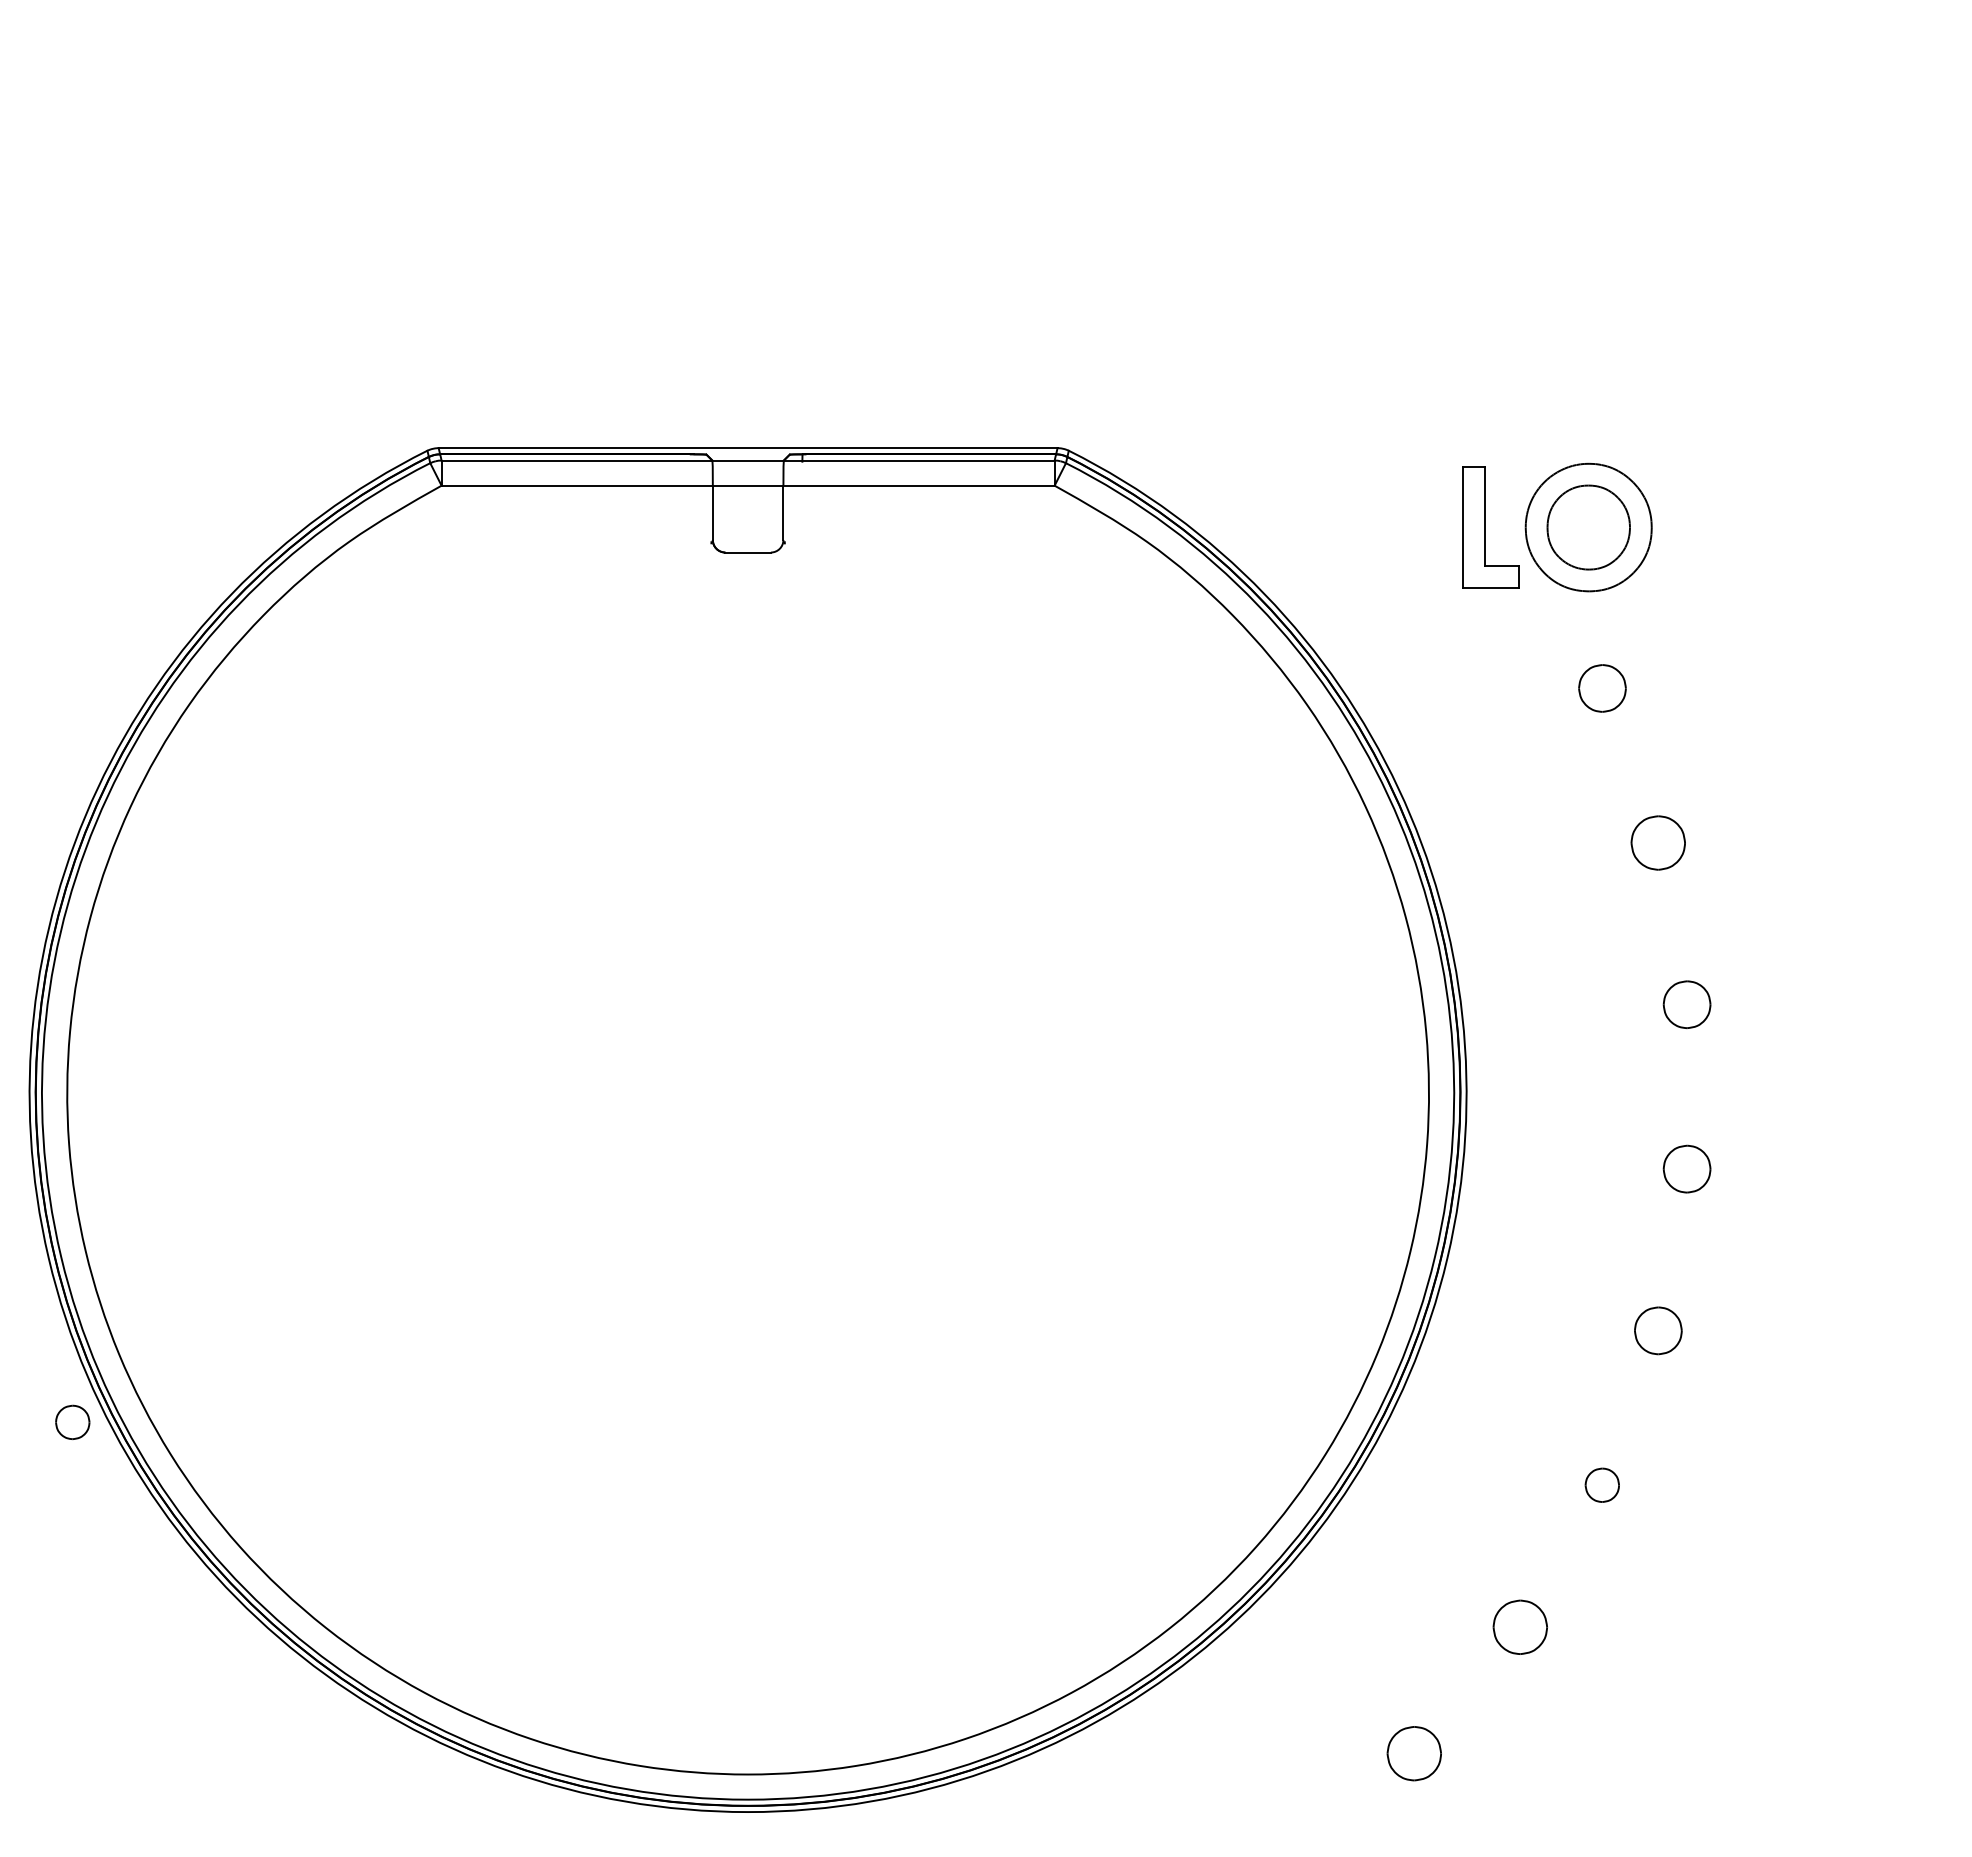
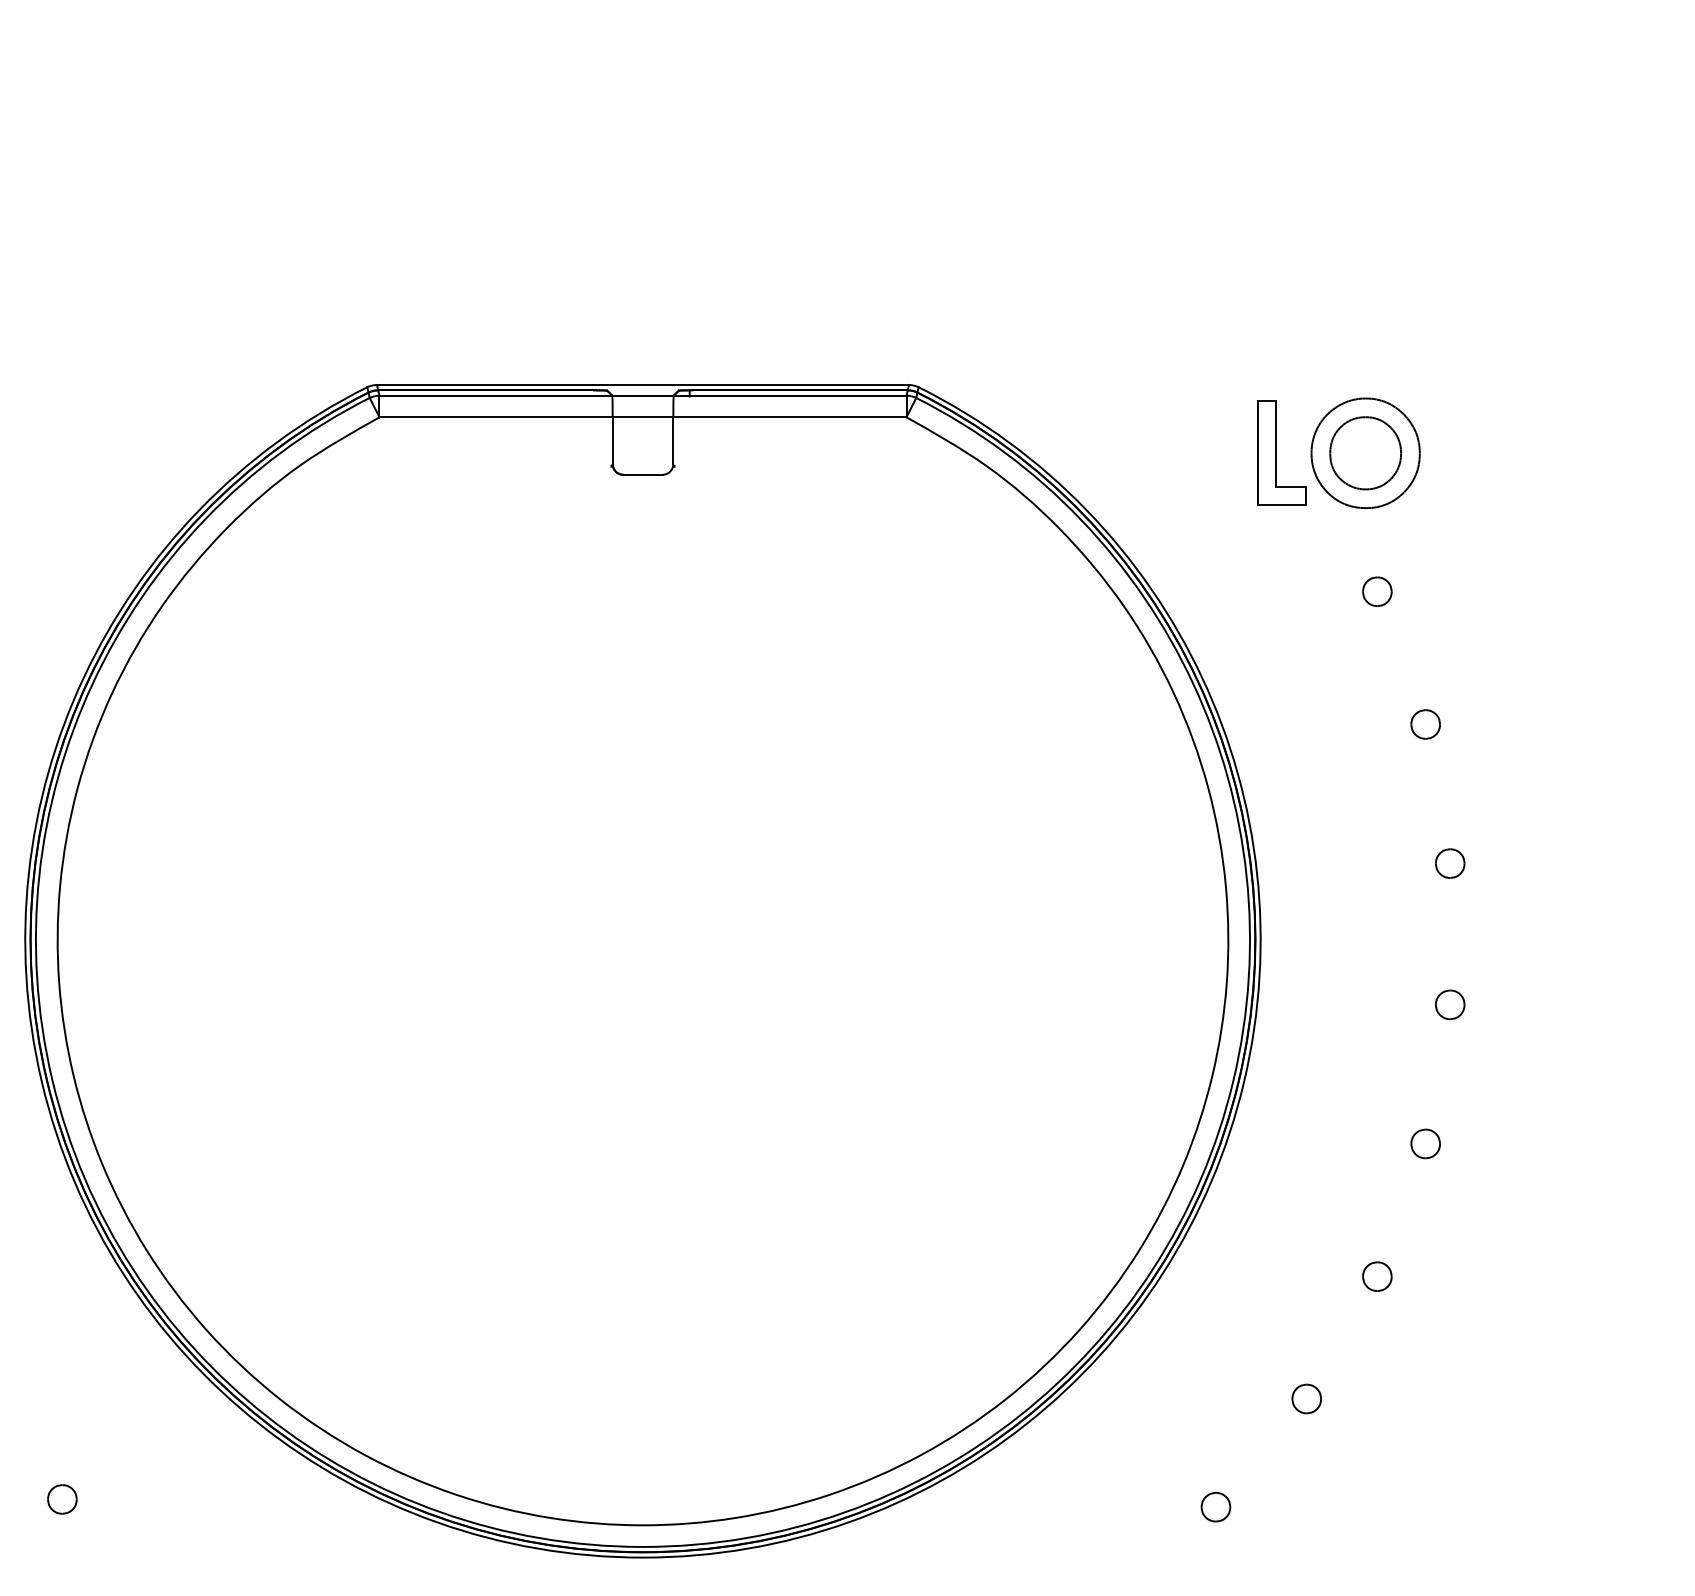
part: (1601, 688) -> (1376, 591), size x0.71
part: (1658, 842) -> (1425, 724), size x0.62
part: (1686, 1004) -> (1449, 863), size x0.71
part: (1686, 1168) -> (1449, 1004), size x0.71
part: (1658, 1330) -> (1425, 1143), size x0.71
part: (72, 1421) -> (62, 1498), moved
part: (1519, 1627) -> (1306, 1398), size x0.62
part: (1414, 1752) -> (1215, 1506), size x0.62

